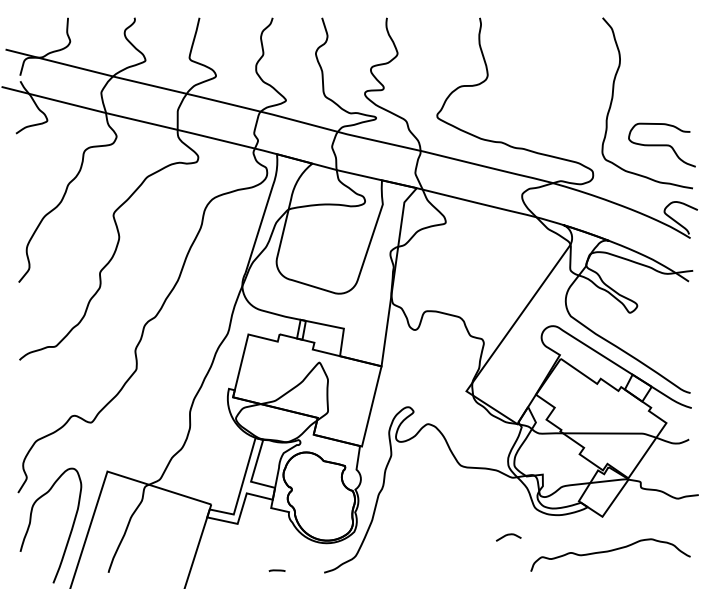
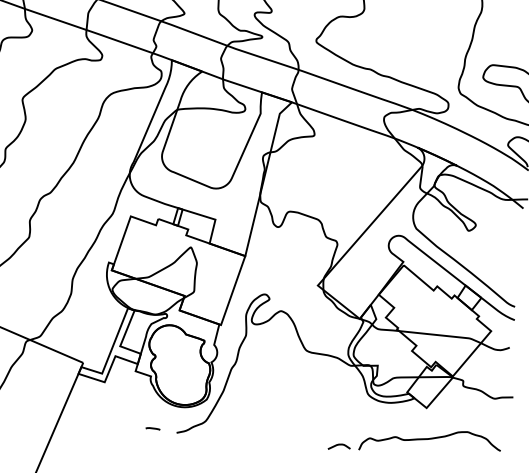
curve: (508, 535) -> (339, 445), moved
line: (276, 570) -> (152, 428), moved

